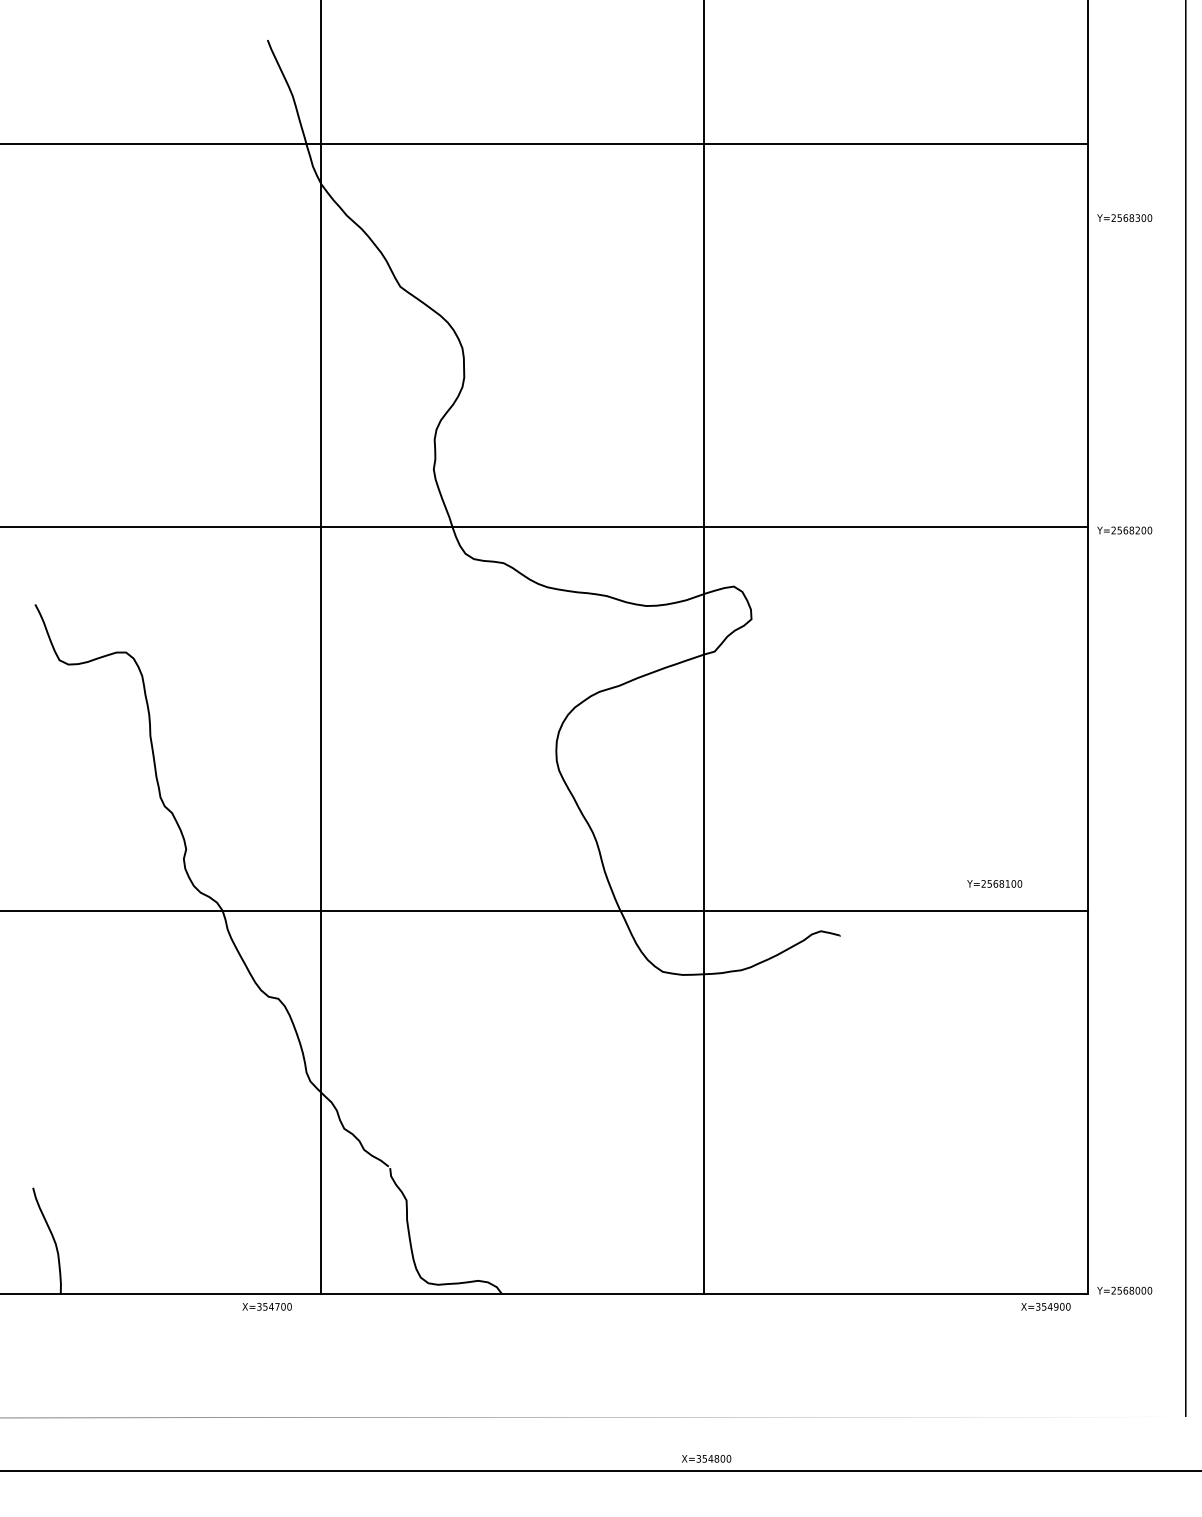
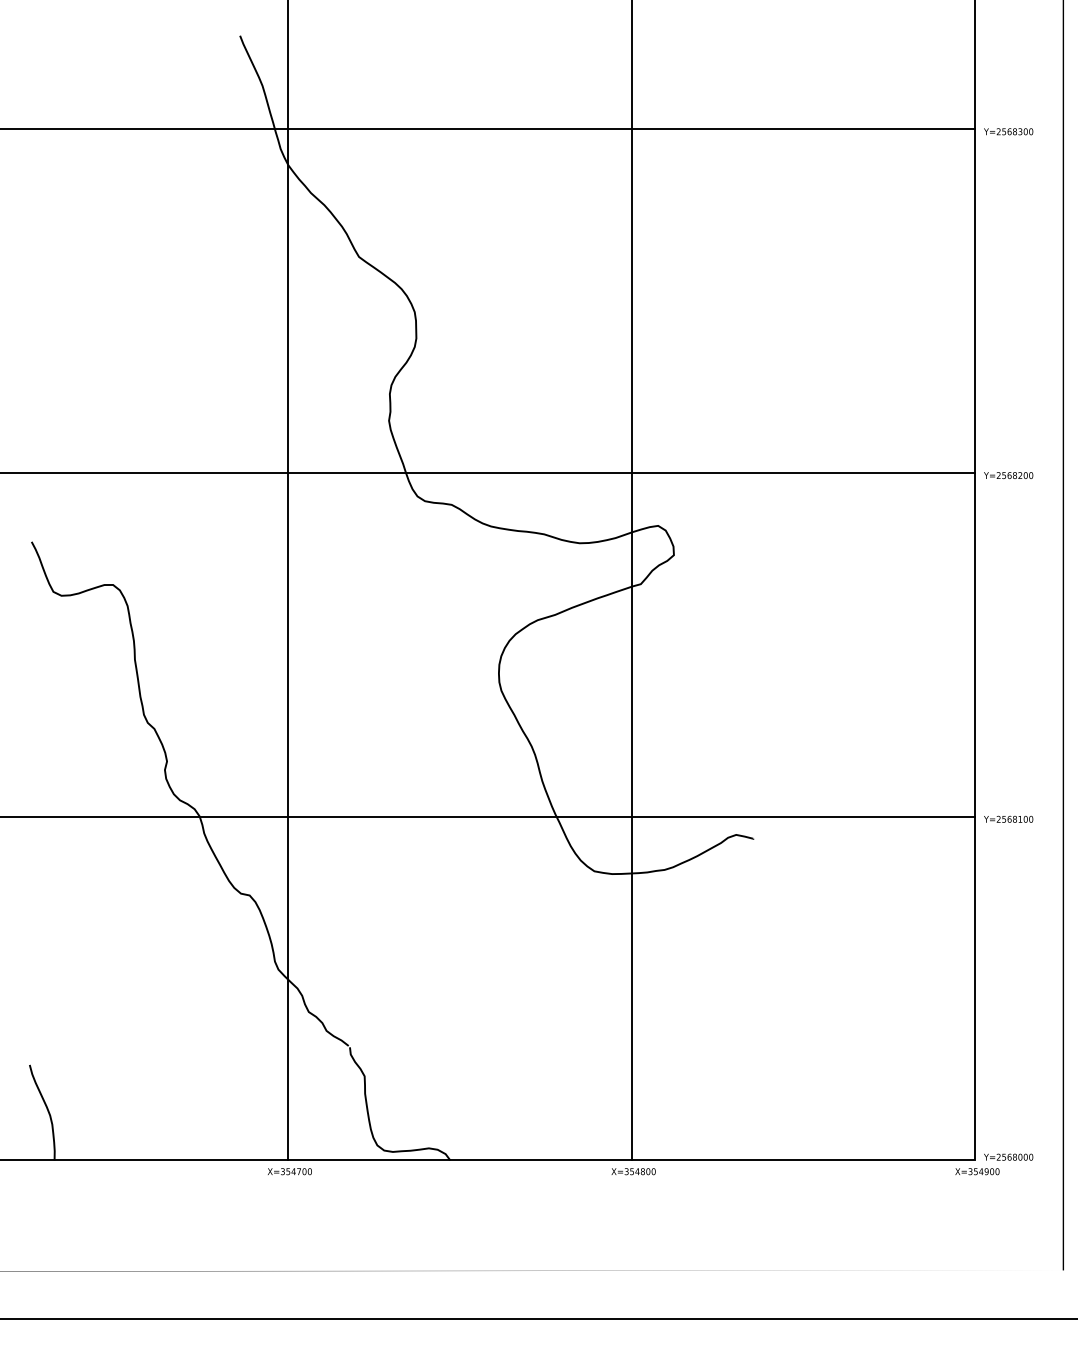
text: (1124, 217) -> (1008, 131), moved
text: (994, 883) -> (1008, 818), moved
text: (266, 1306) -> (289, 1171), moved
text: (1045, 1306) -> (977, 1171), moved
text: (706, 1458) -> (633, 1171), moved

